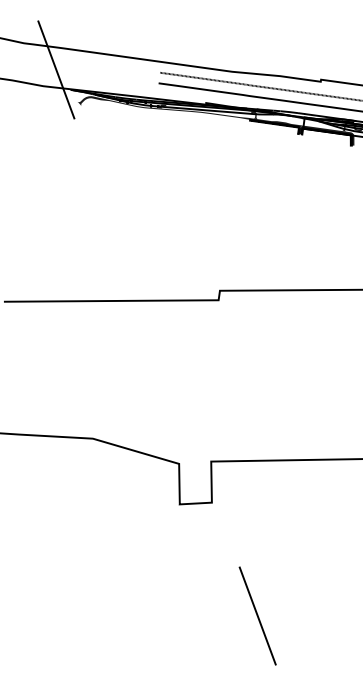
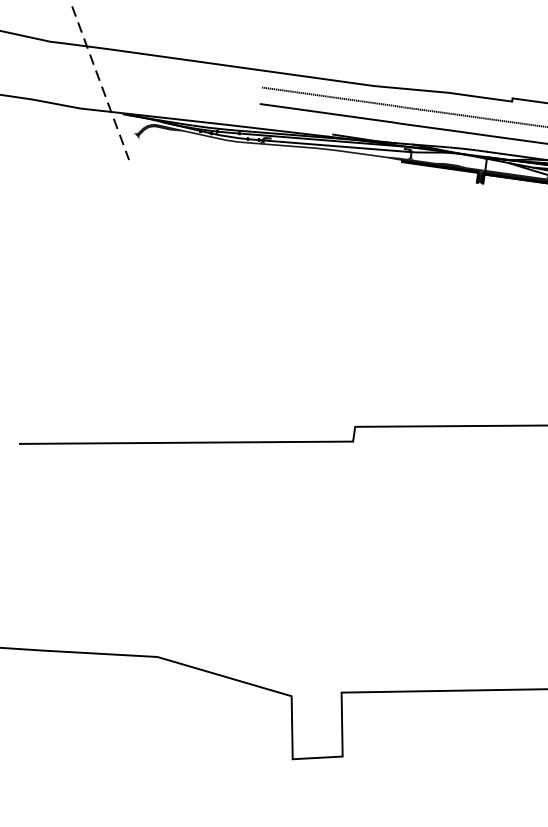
line: (56, 69) -> (100, 82), solid -> dashed

